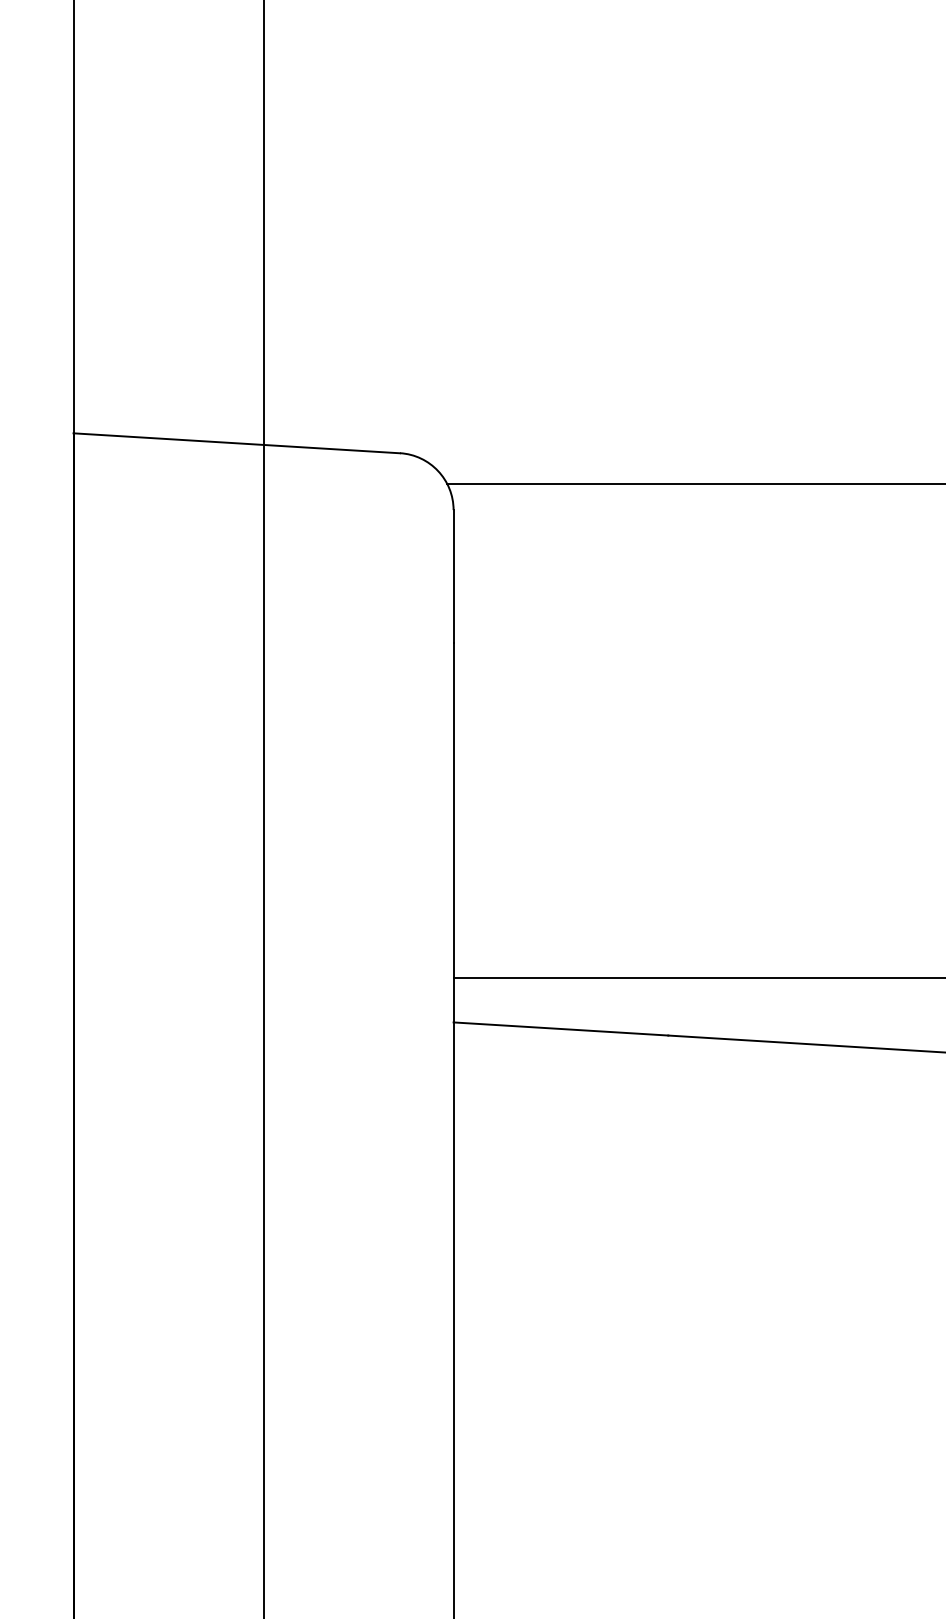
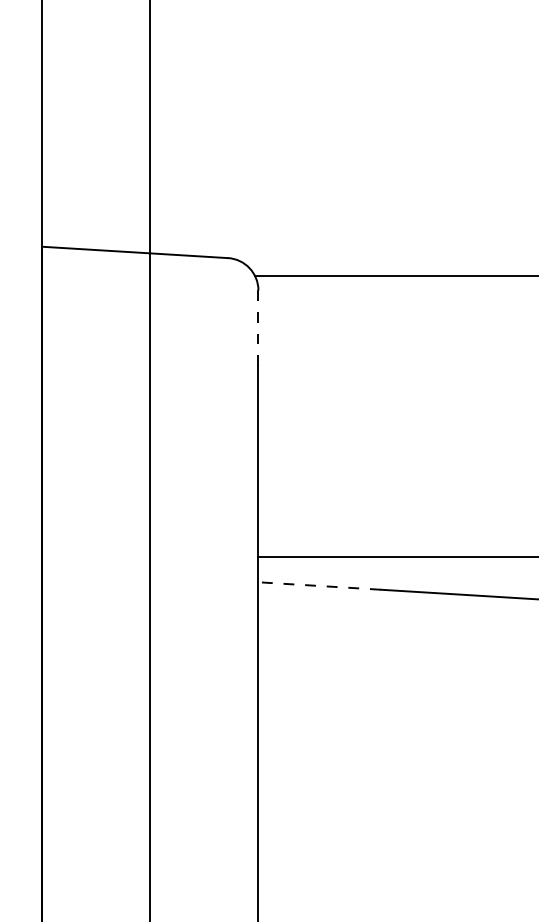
line: (453, 576) -> (258, 328), solid -> dashed
line: (560, 1028) -> (319, 585), solid -> dashed

